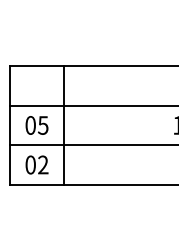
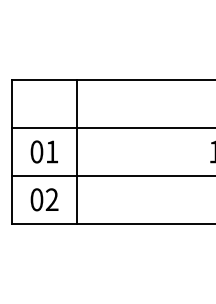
text: (42, 125) -> (51, 151), 05 -> 01

